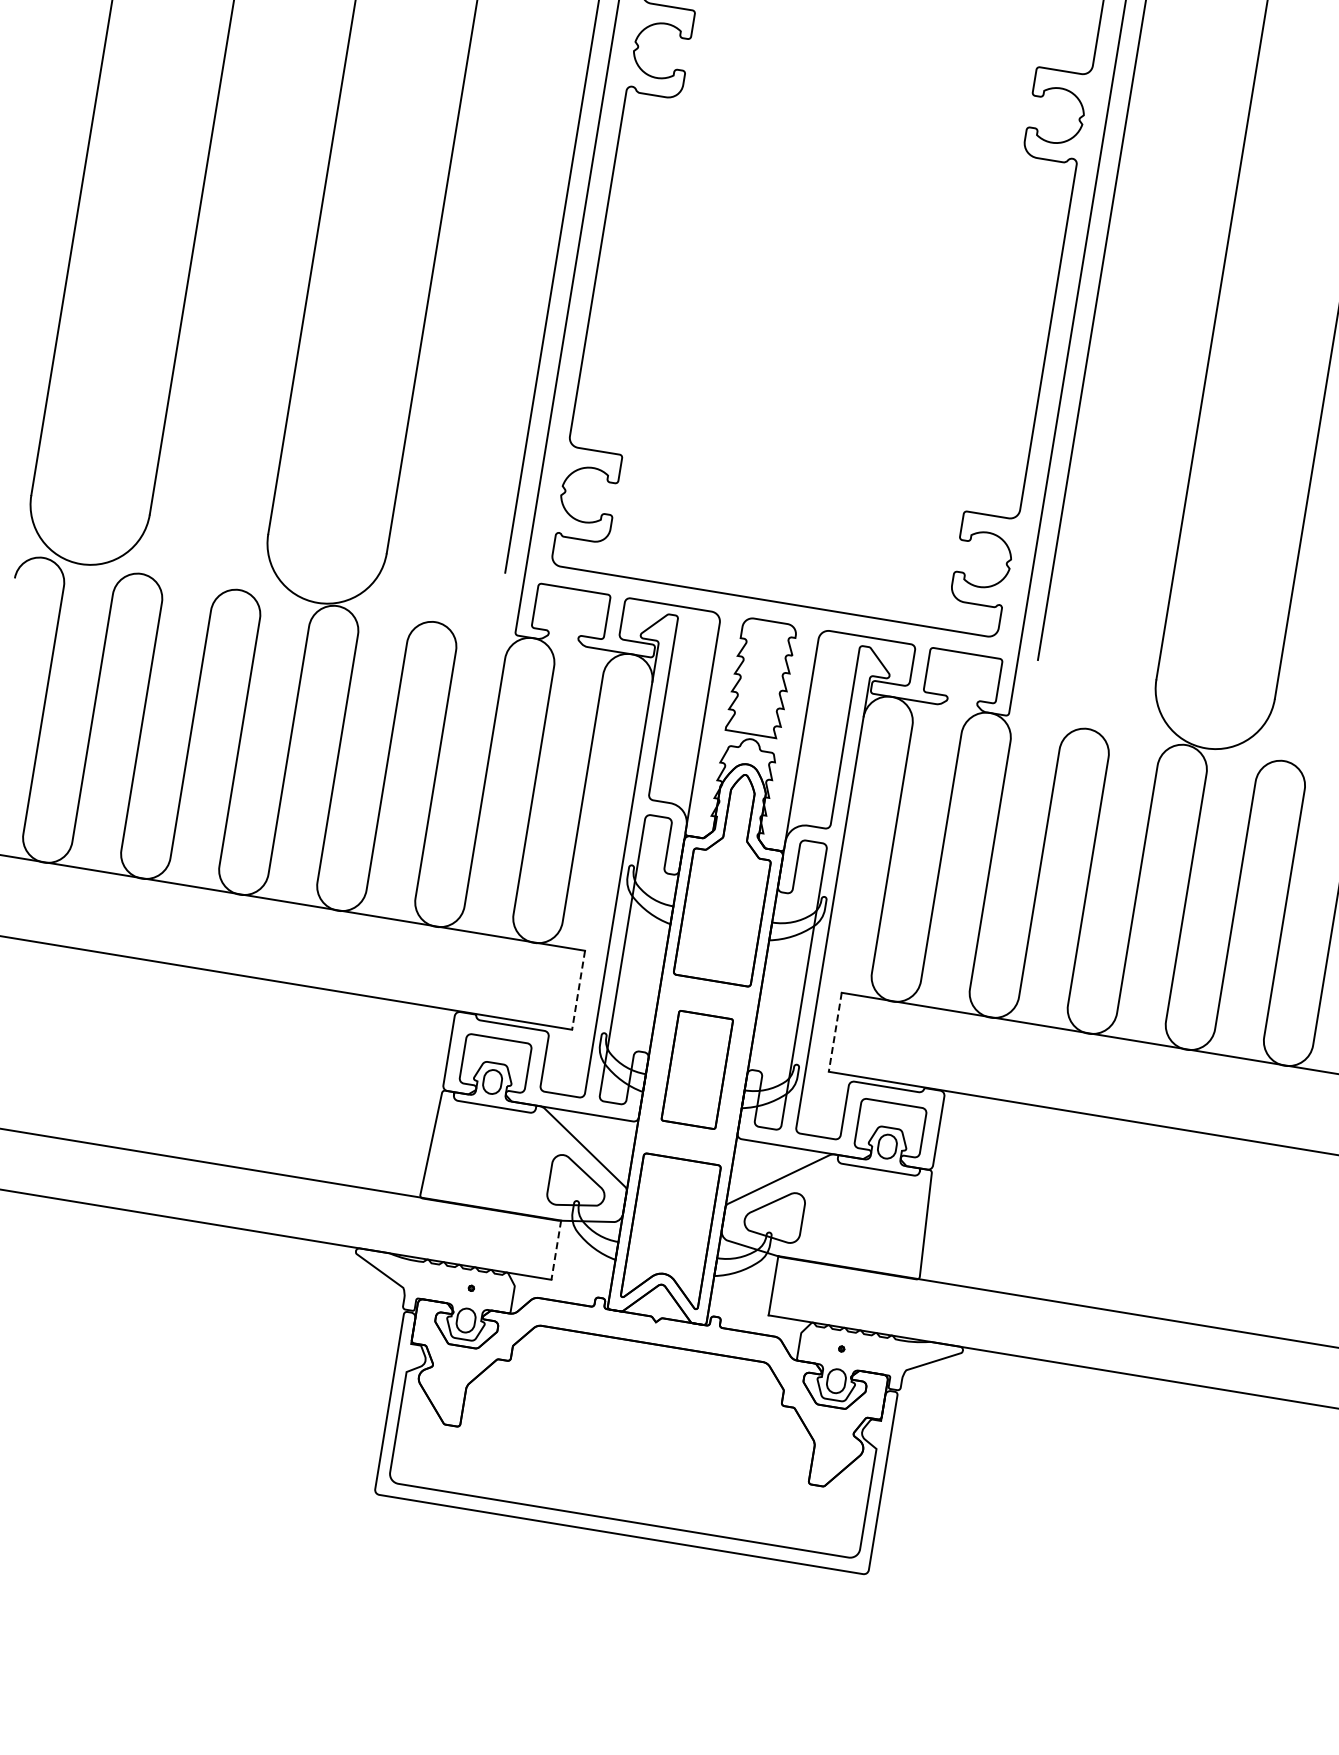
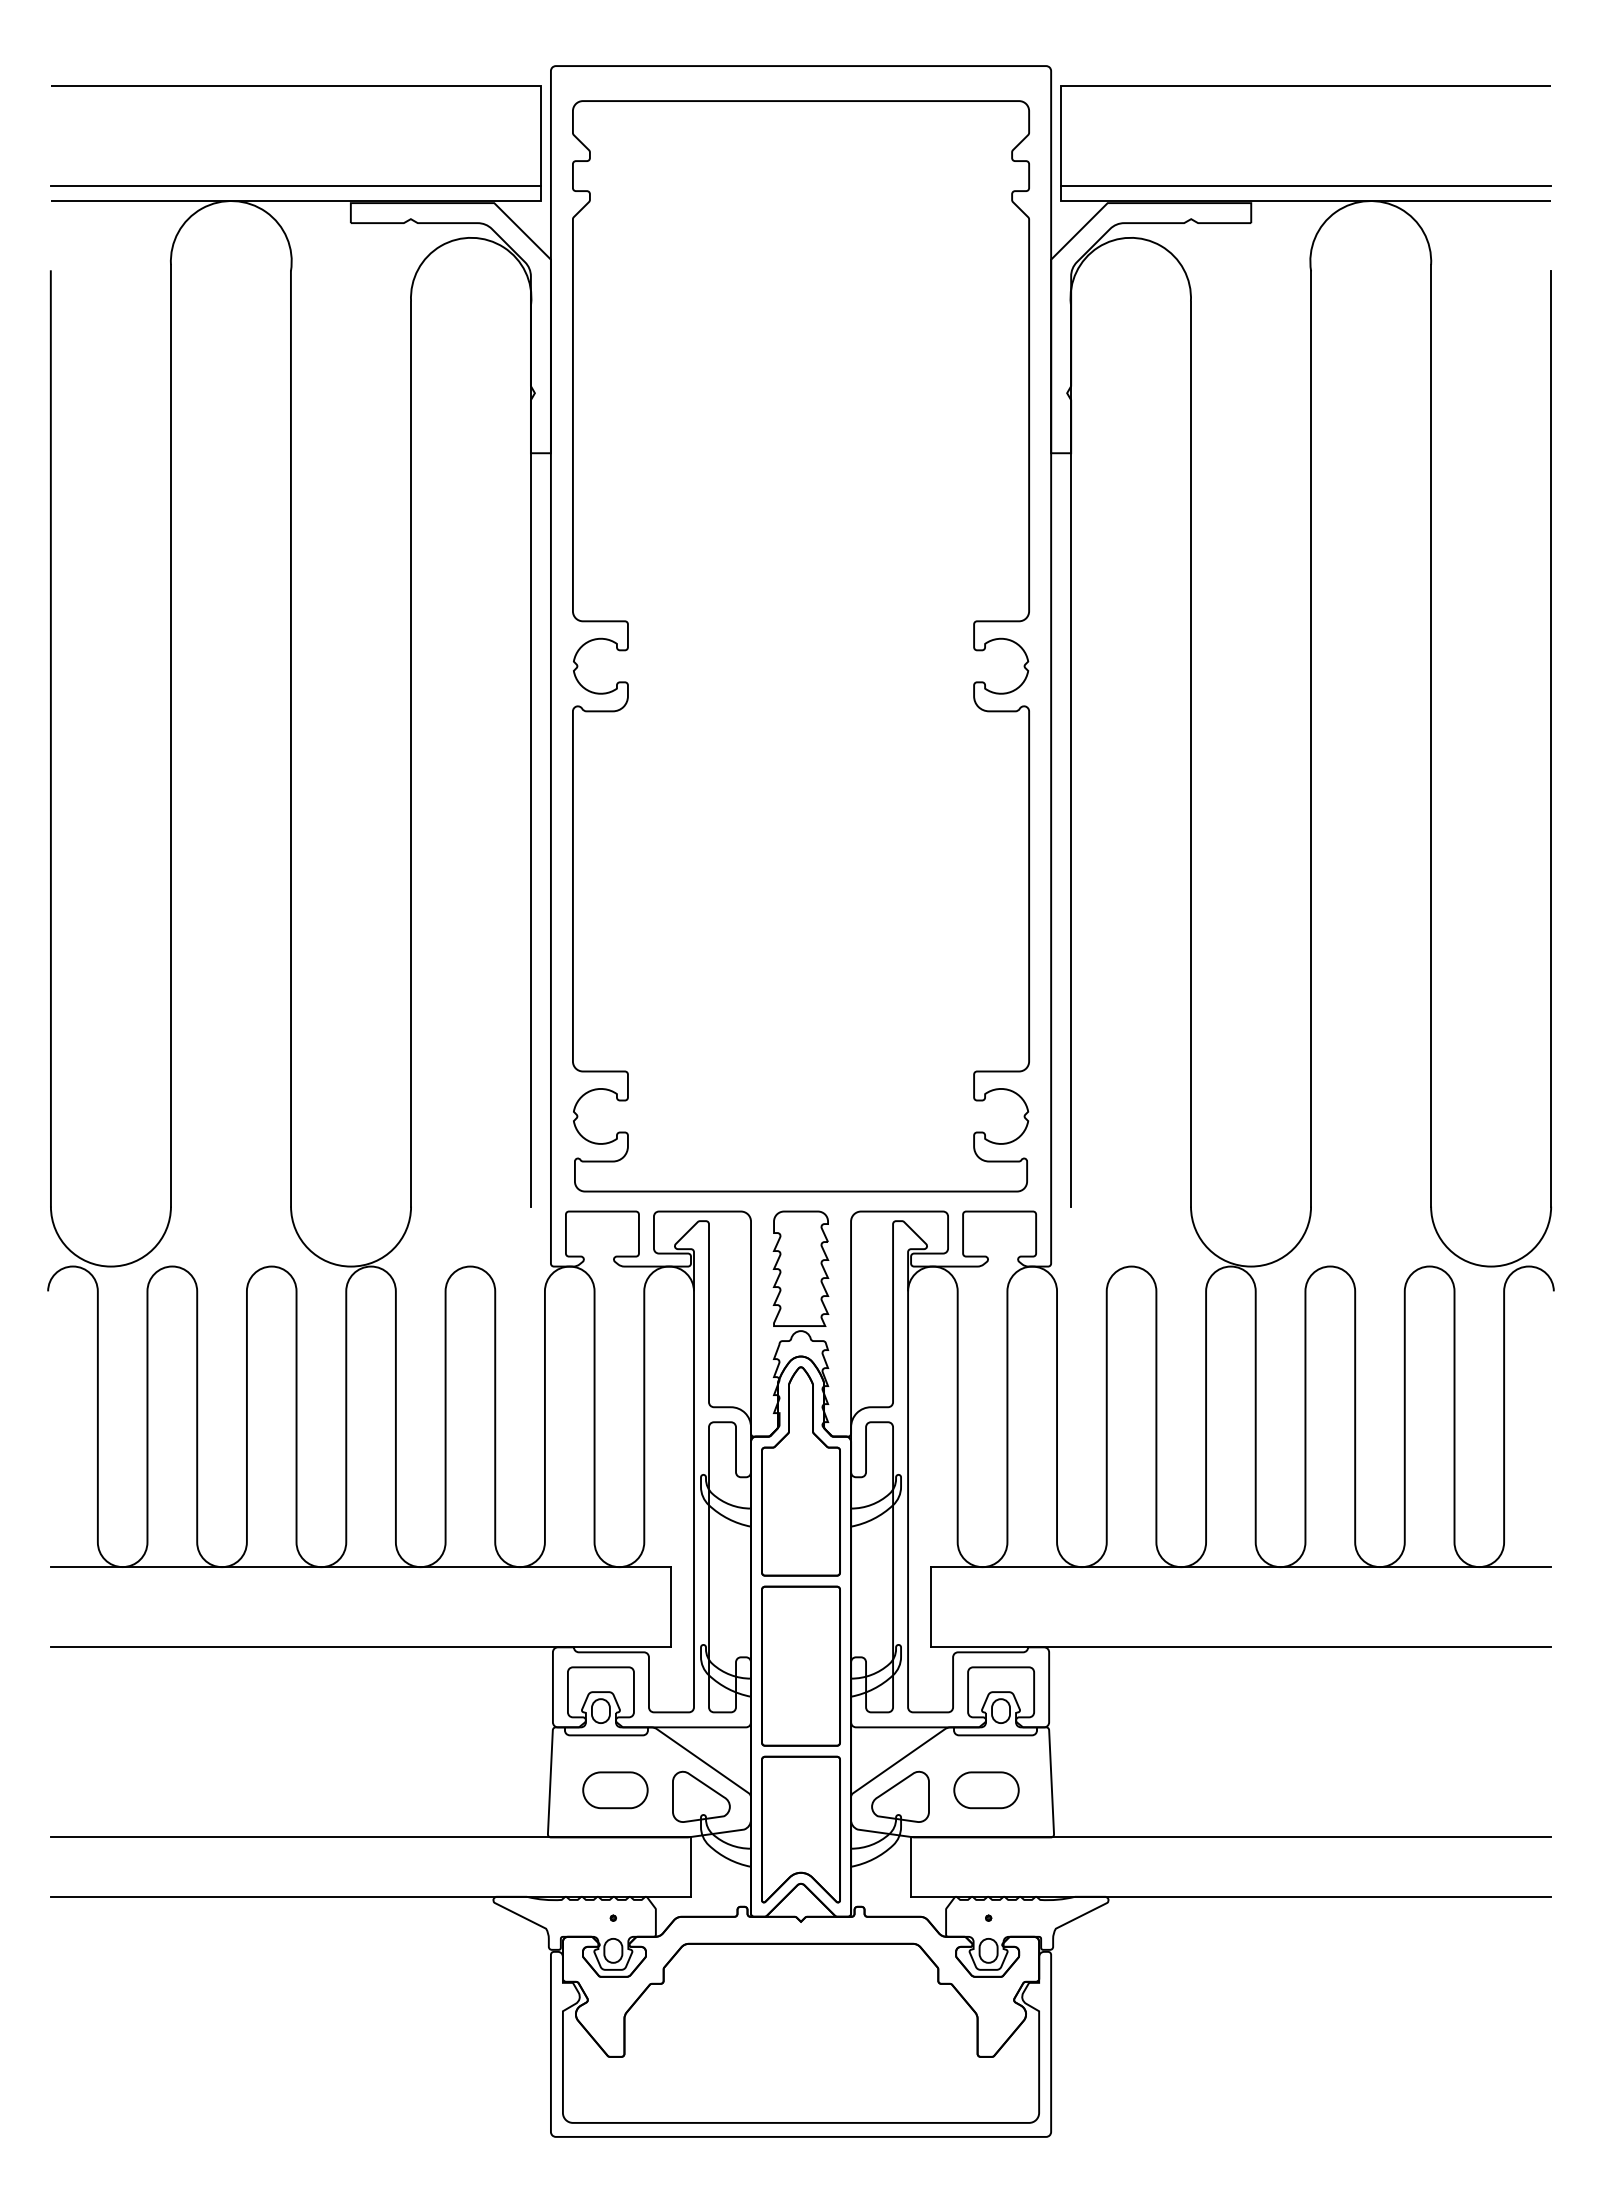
line: (577, 990) -> (670, 1607), dashed -> solid
line: (835, 1033) -> (931, 1607), dashed -> solid
part: (696, 1069) -> (800, 1665), size x1.43
part: (494, 1162) -> (615, 1790), added
part: (860, 1222) -> (986, 1790), added
line: (555, 1250) -> (690, 1867), dashed -> solid

